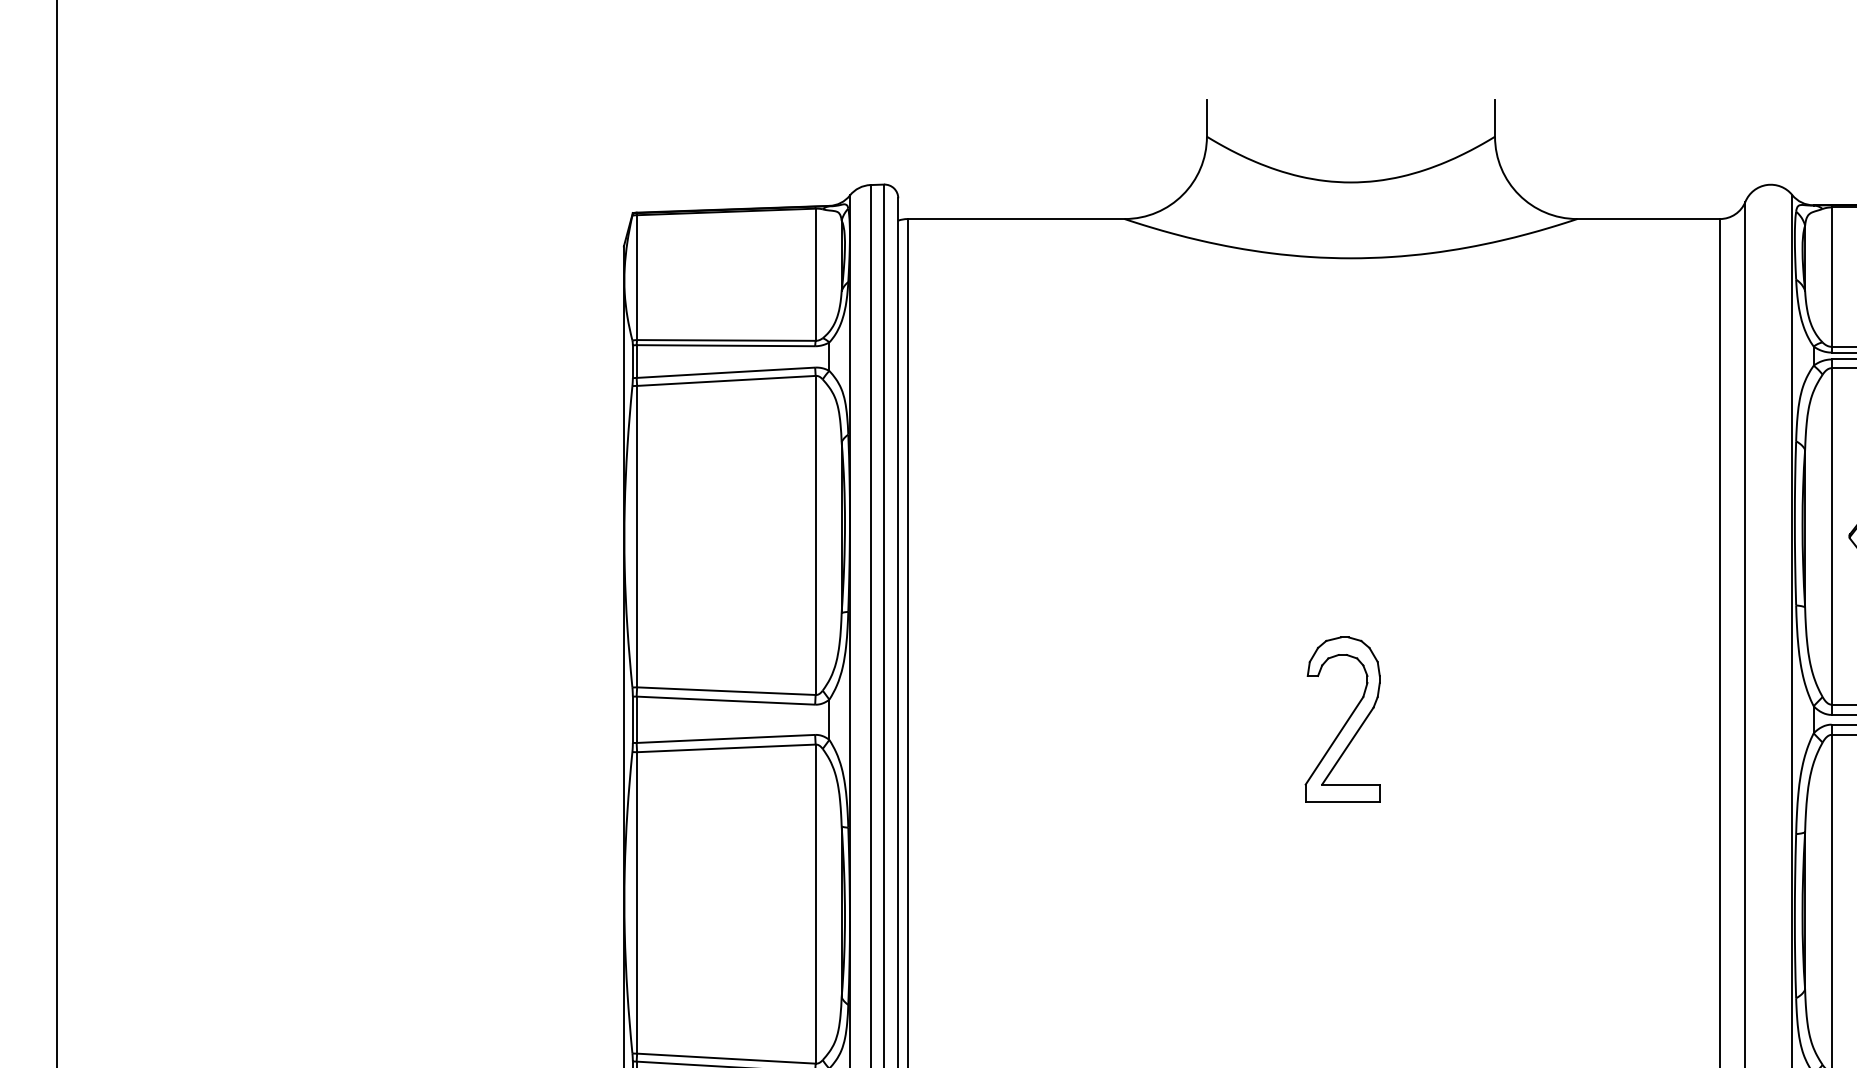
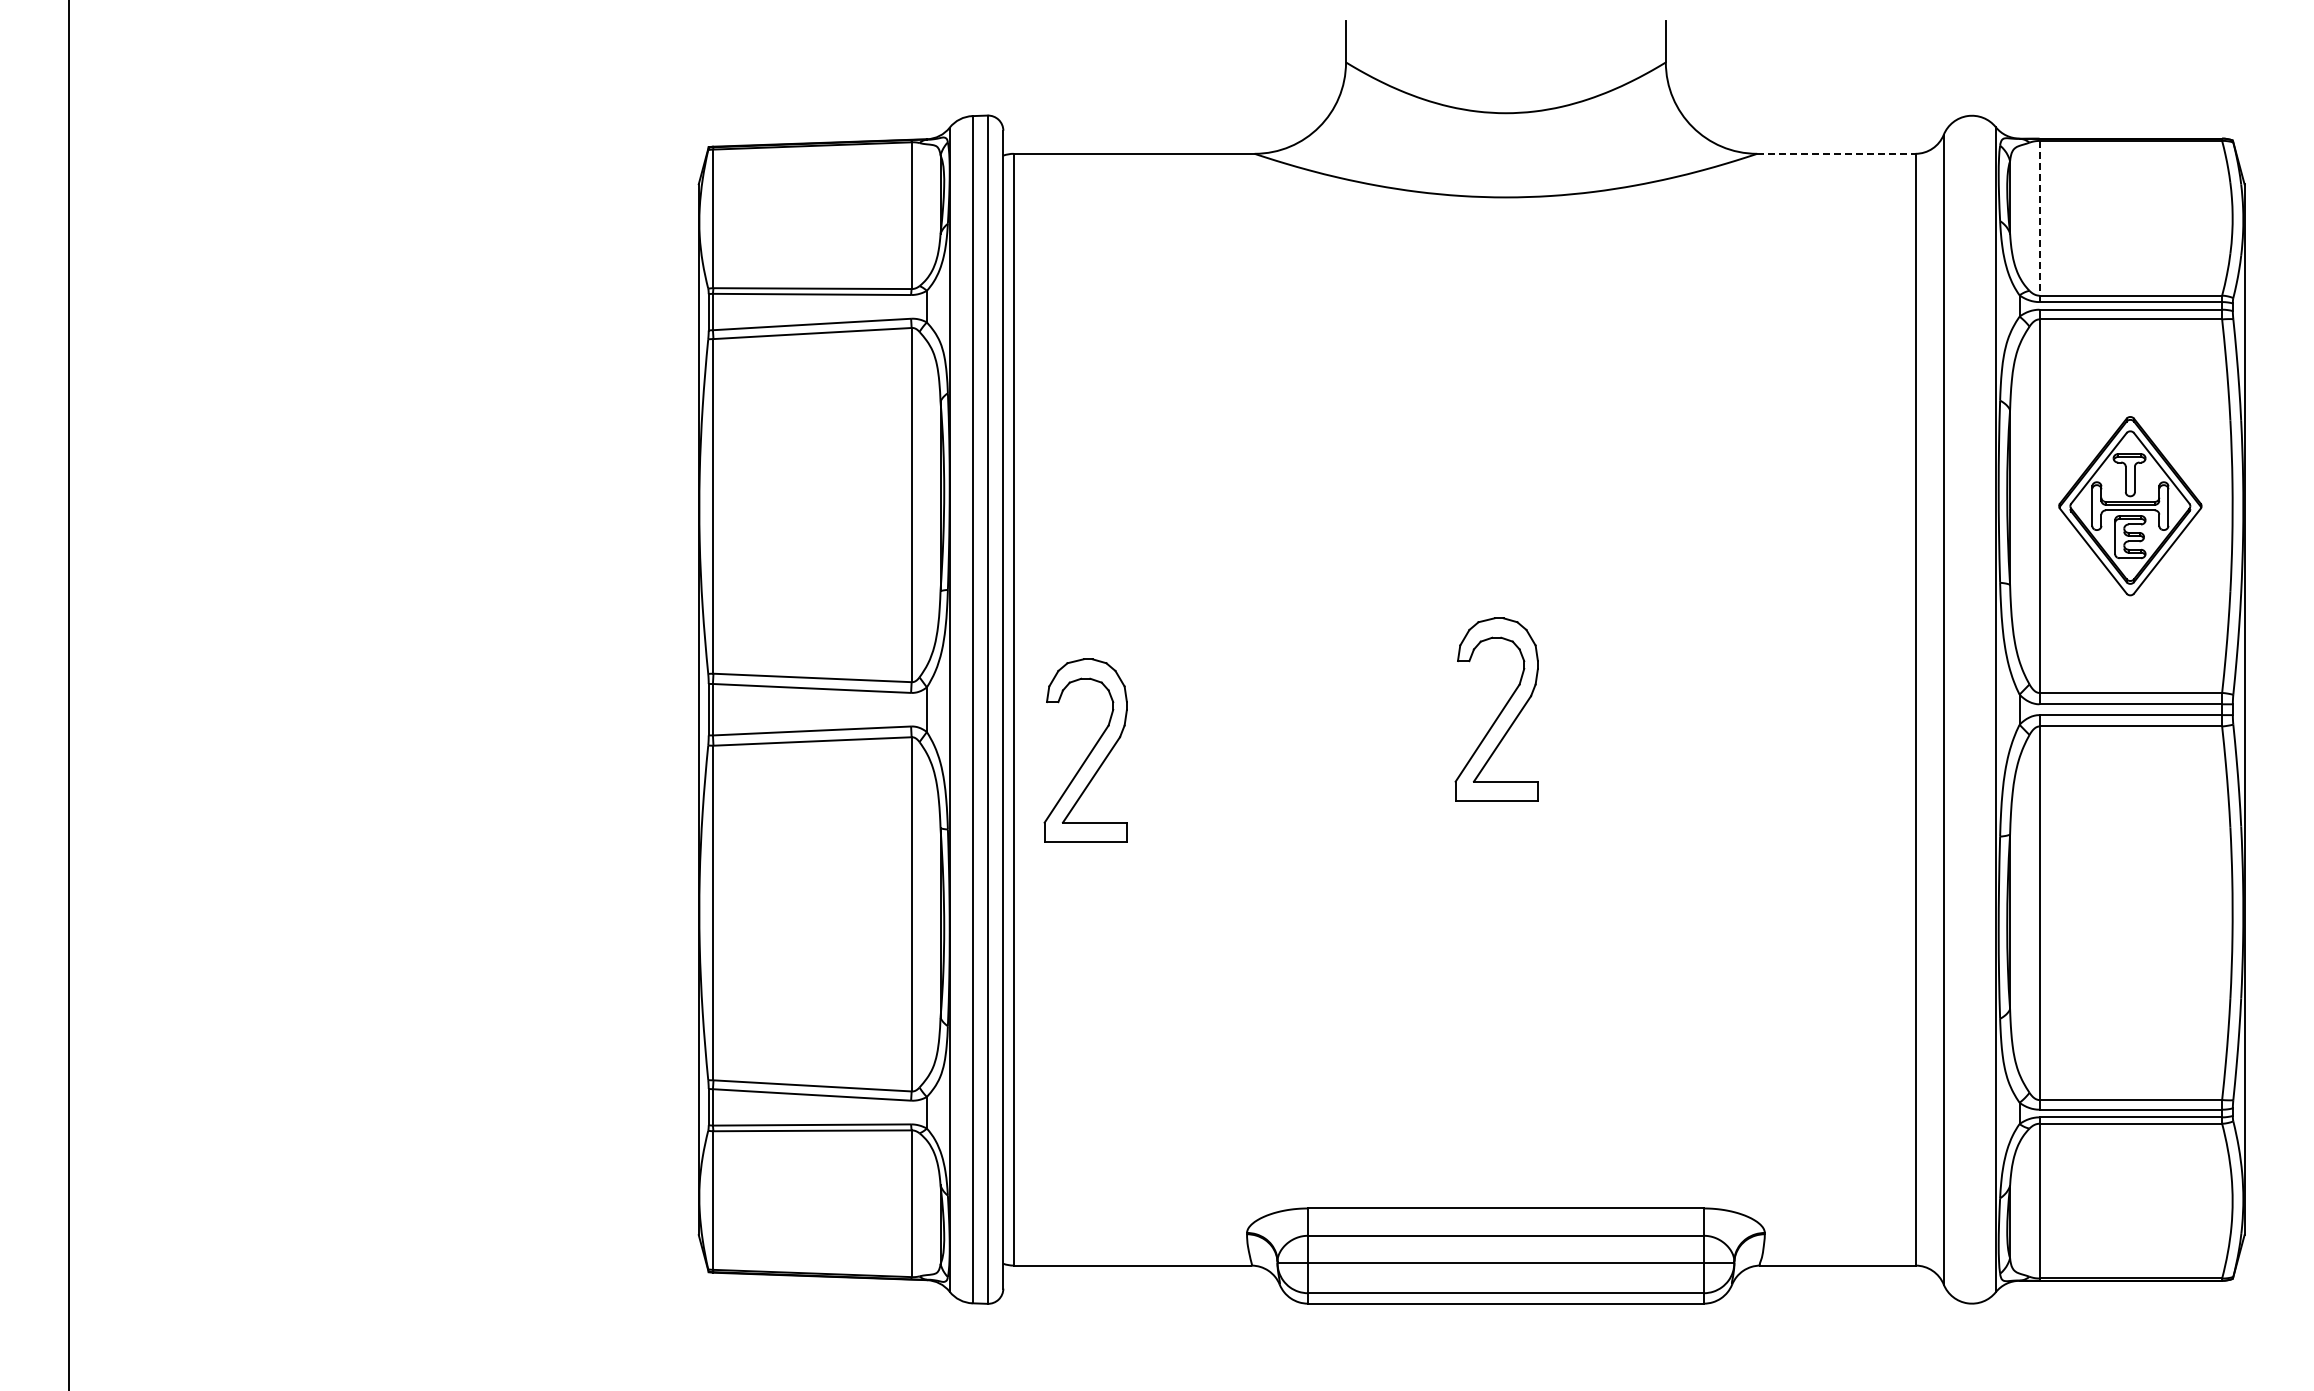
line: (1648, 218) -> (1836, 153), solid -> dashed
line: (1831, 279) -> (2039, 220), solid -> dashed
part: (972, 756) -> (1085, 750), added

